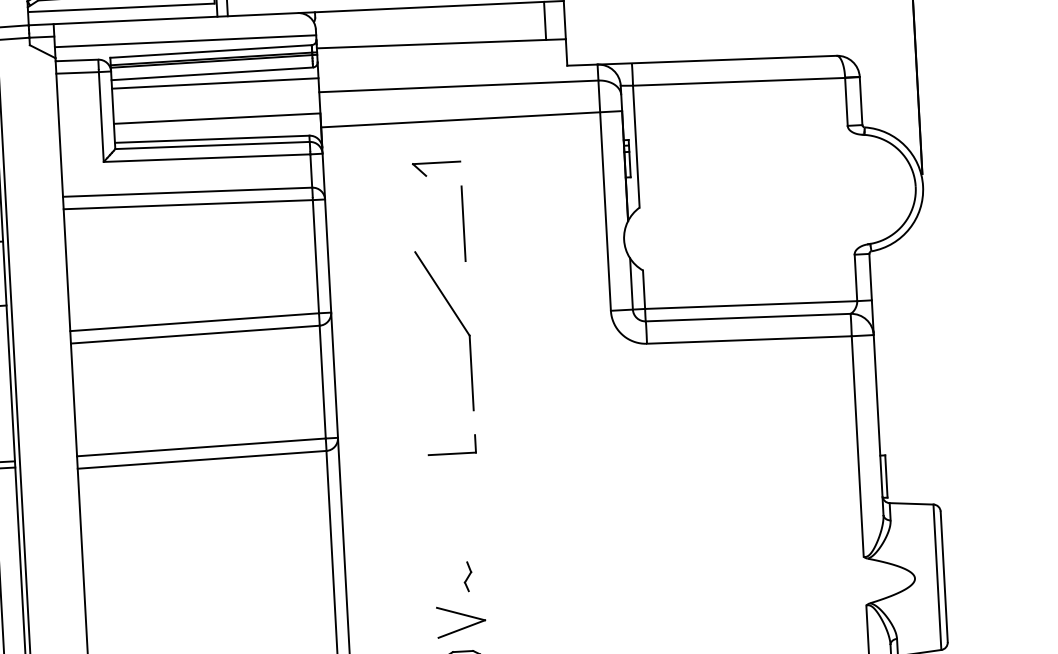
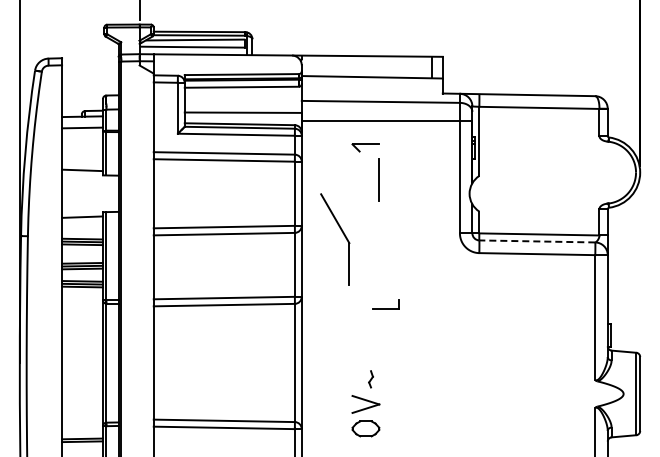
line: (185, 40) -> (227, 67), removed
line: (213, 83) -> (242, 92), removed
line: (748, 317) -> (537, 241), solid -> dashed
part: (458, 322) -> (343, 235), moved
part: (451, 445) -> (385, 304), moved

